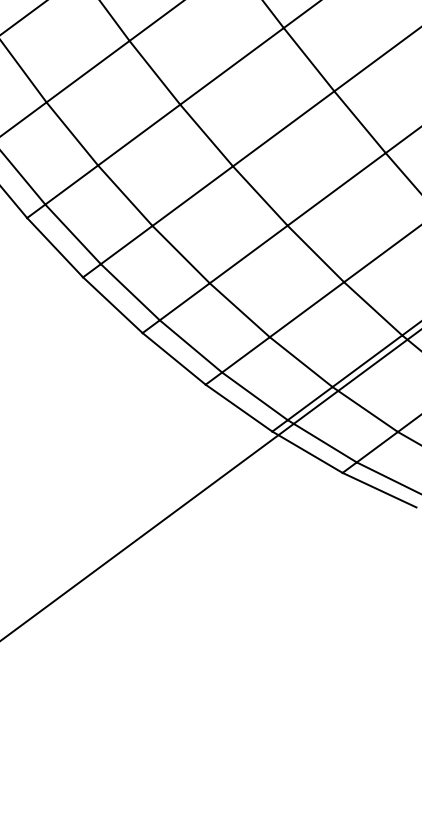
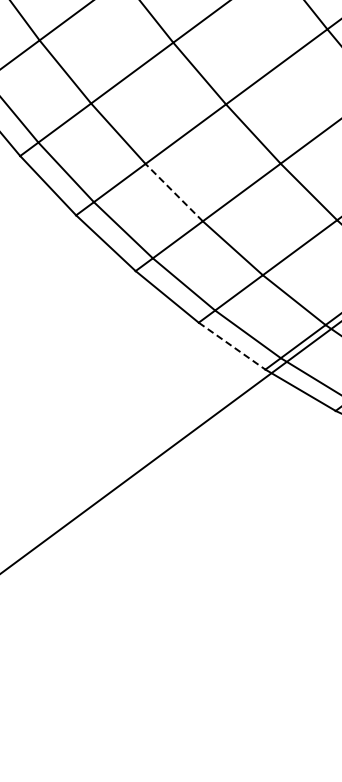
line: (181, 254) -> (174, 192), solid -> dashed
line: (239, 408) -> (232, 346), solid -> dashed

